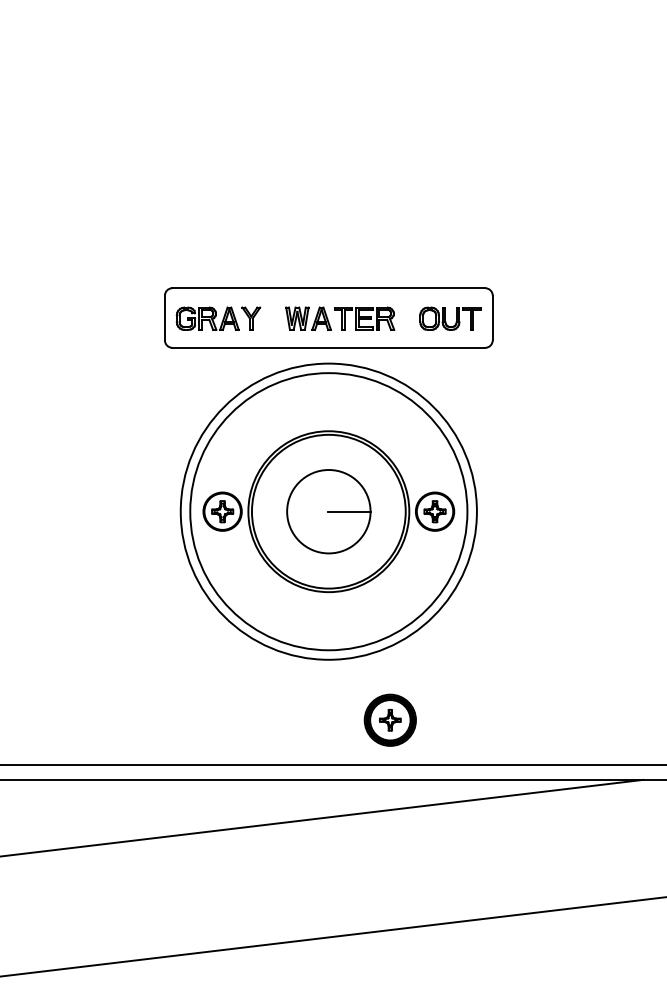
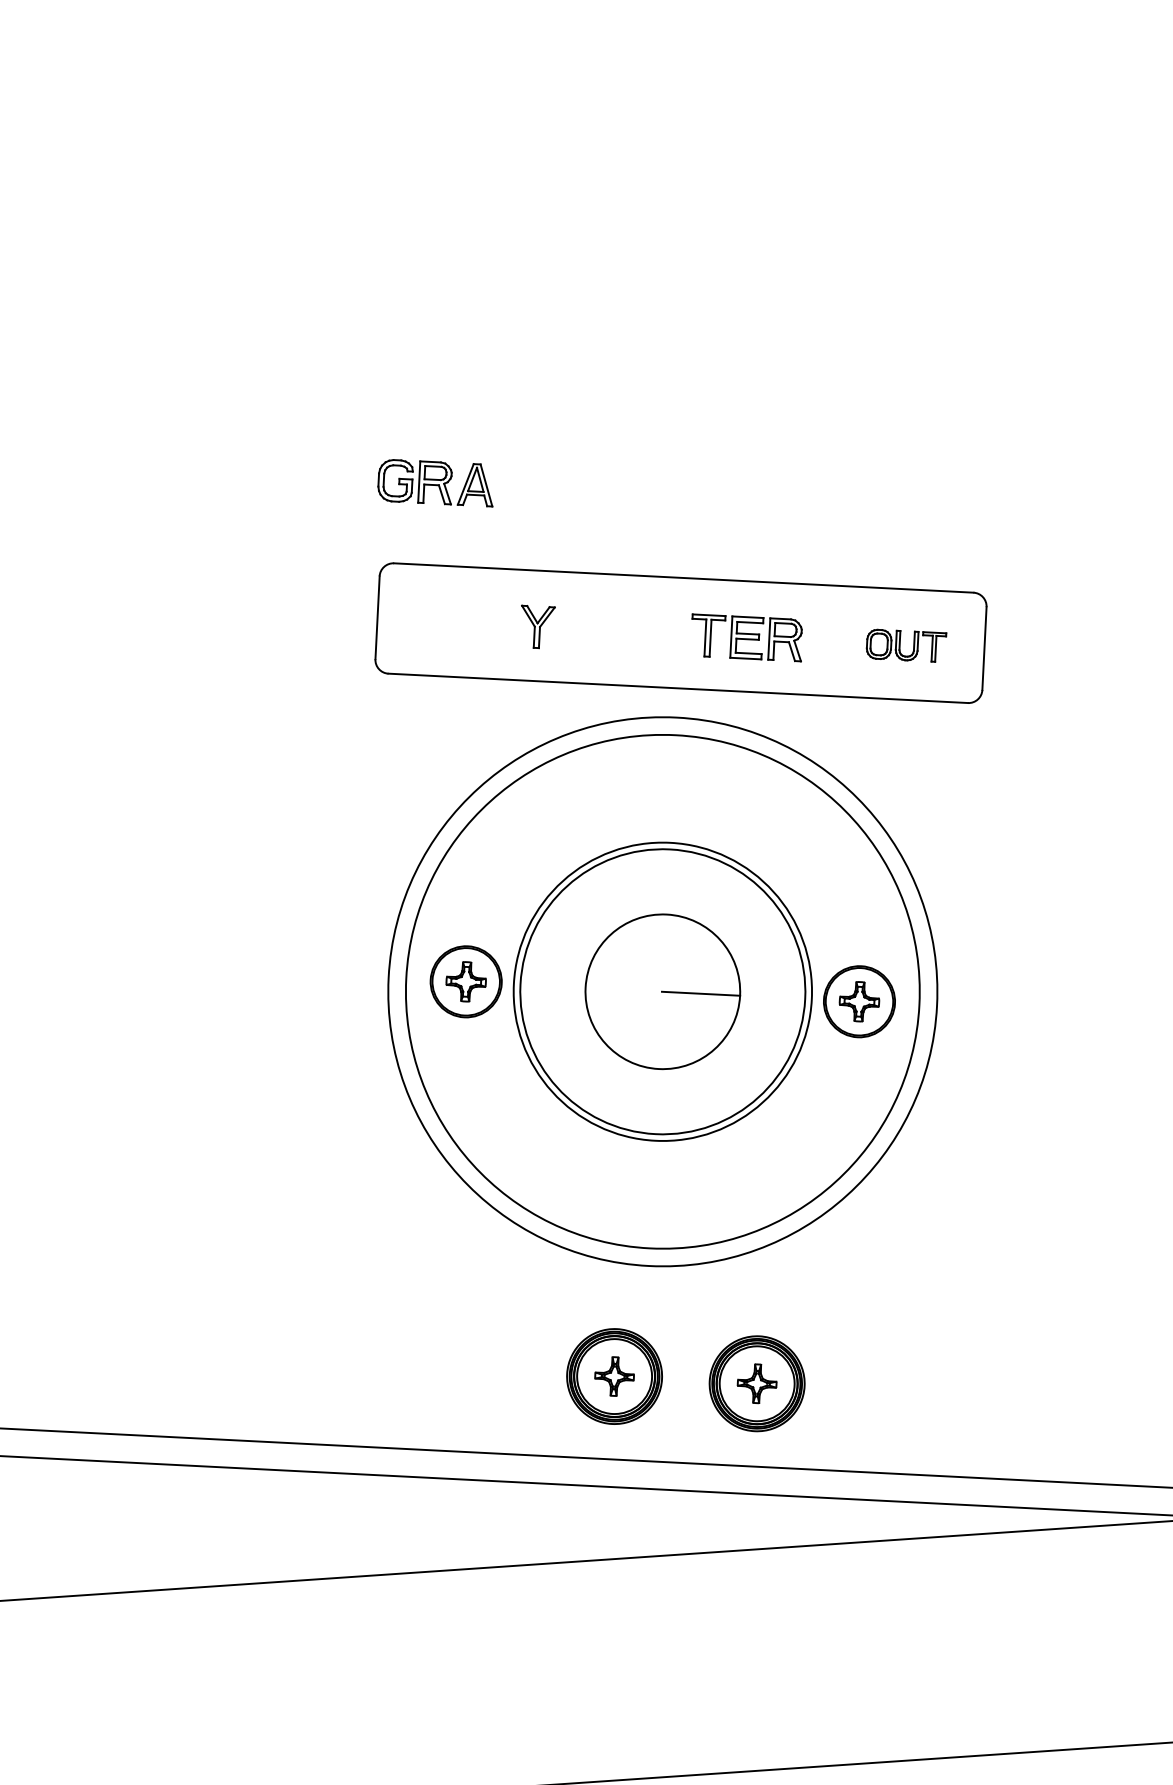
part: (207, 318) -> (435, 482), moved
part: (308, 318) -> (643, 632), removed
part: (450, 318) -> (906, 645), size x0.7
part: (312, 719) -> (613, 1374), added

